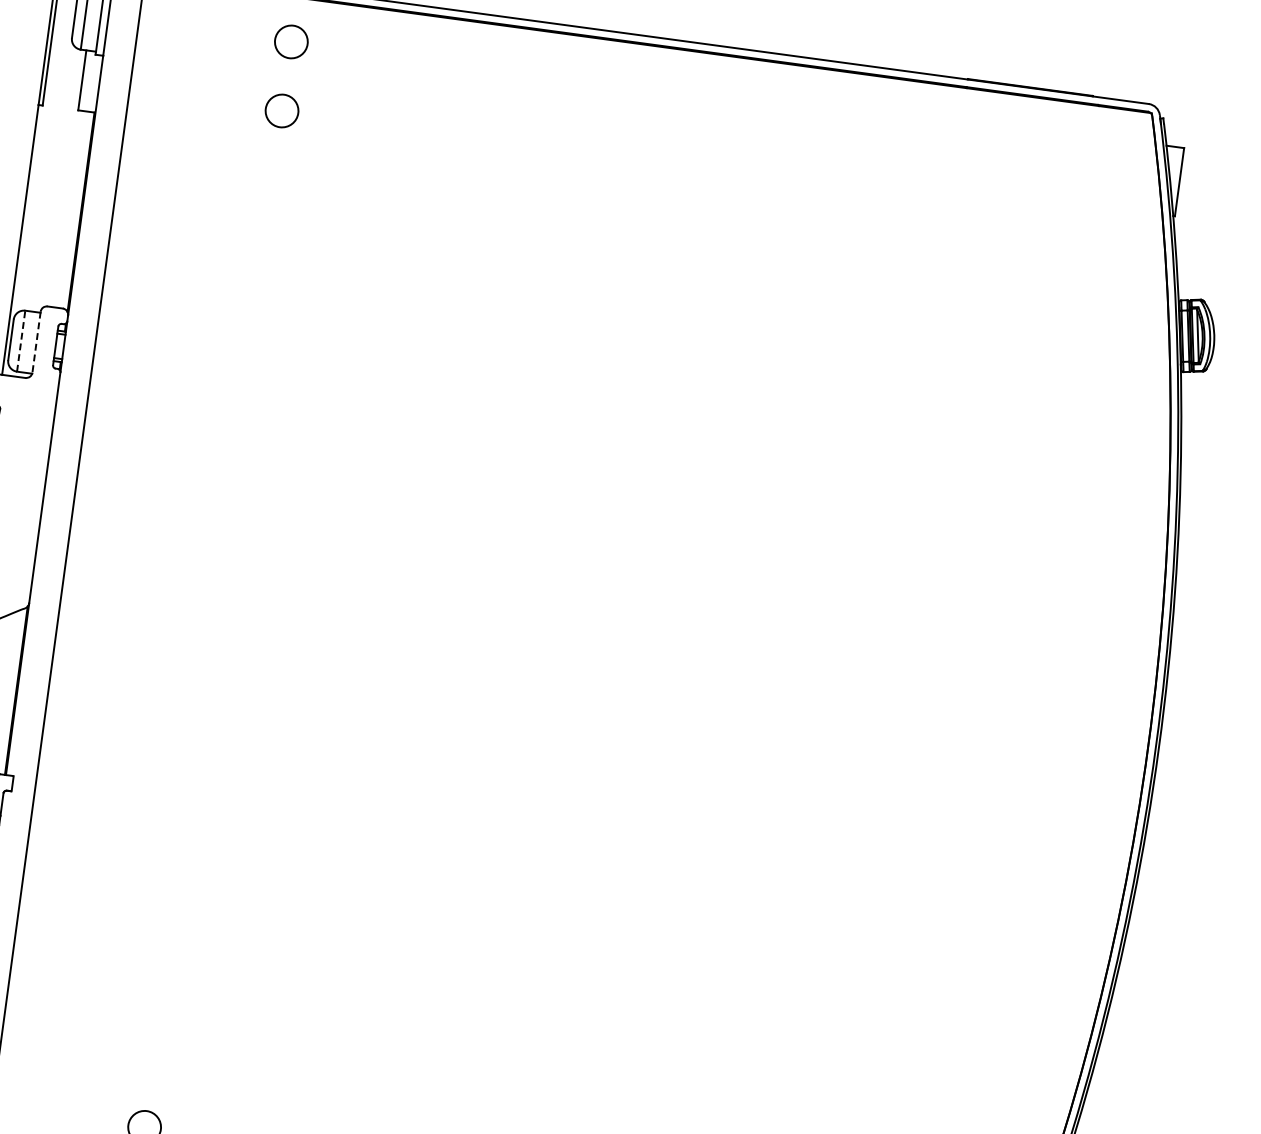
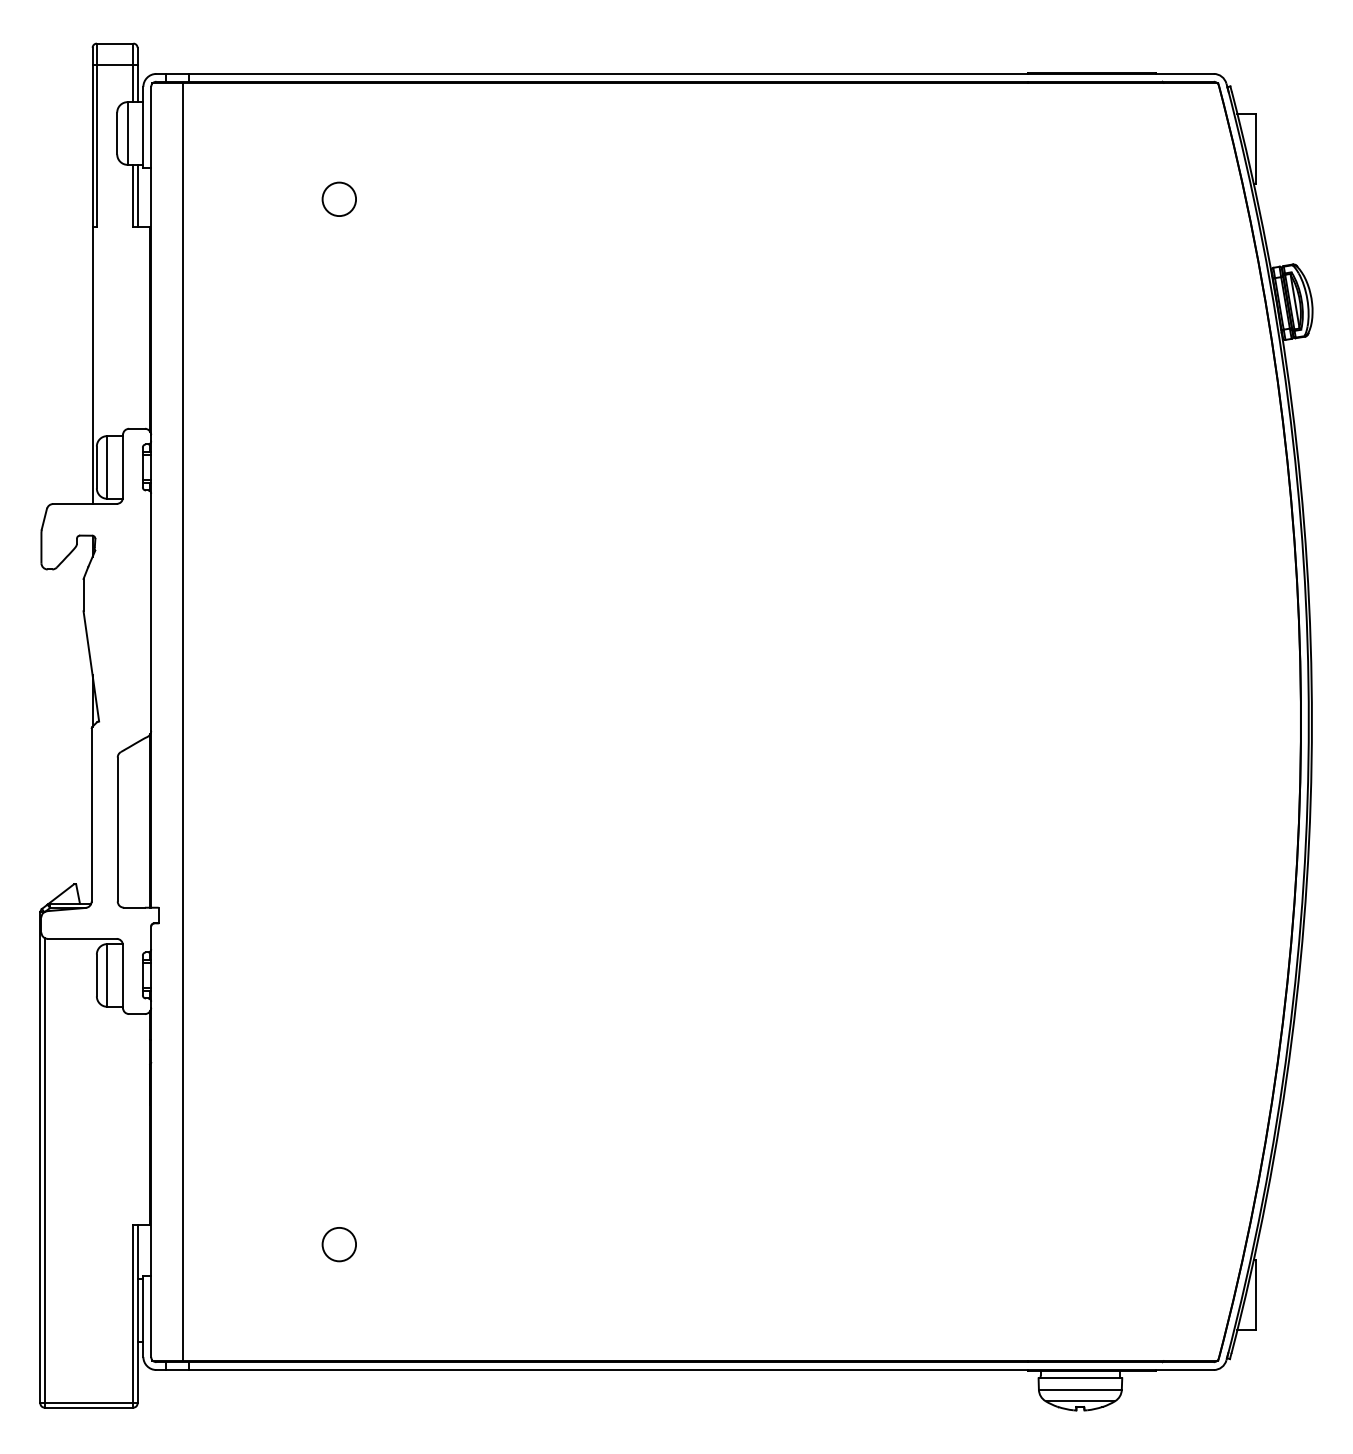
circle: (290, 41) -> (338, 127), removed
line: (86, 80) -> (137, 195), added
line: (21, 340) -> (107, 466), dashed -> solid
line: (36, 342) -> (122, 466), dashed -> solid

